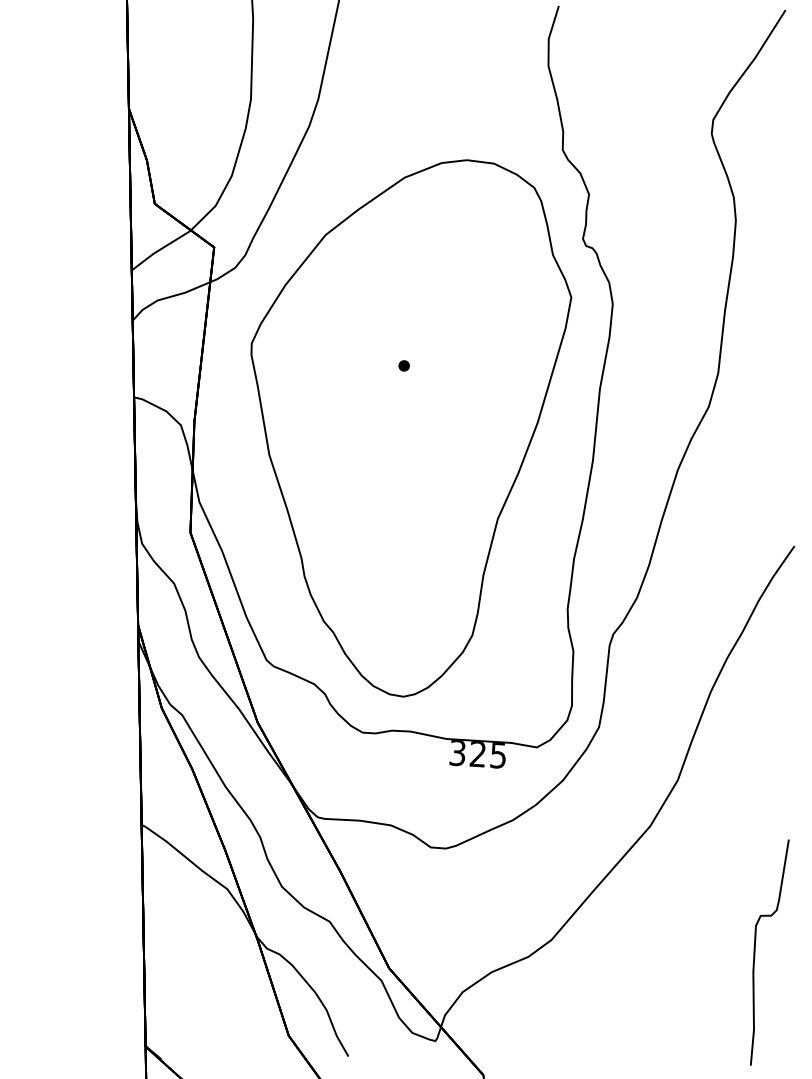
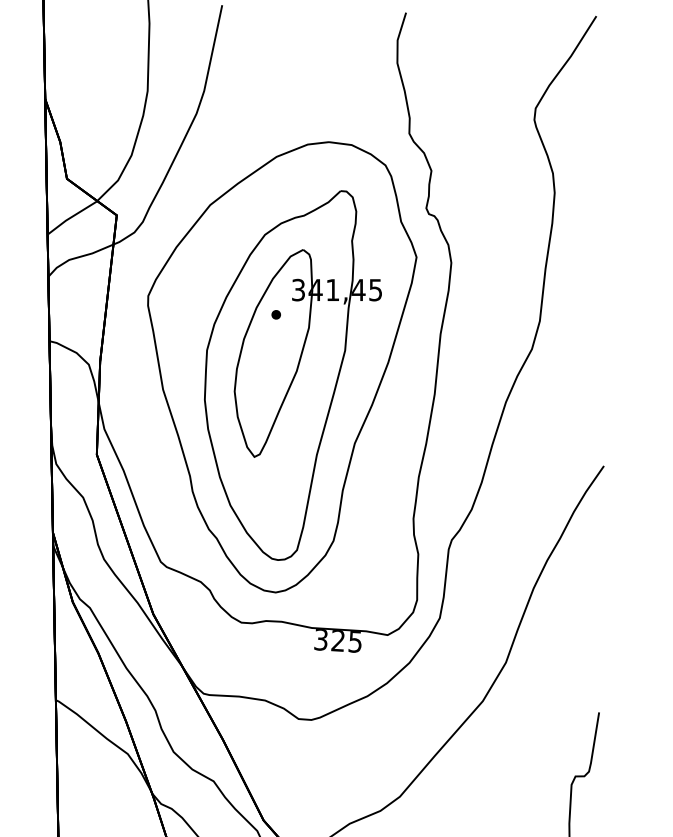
part: (424, 437) -> (293, 374), added

